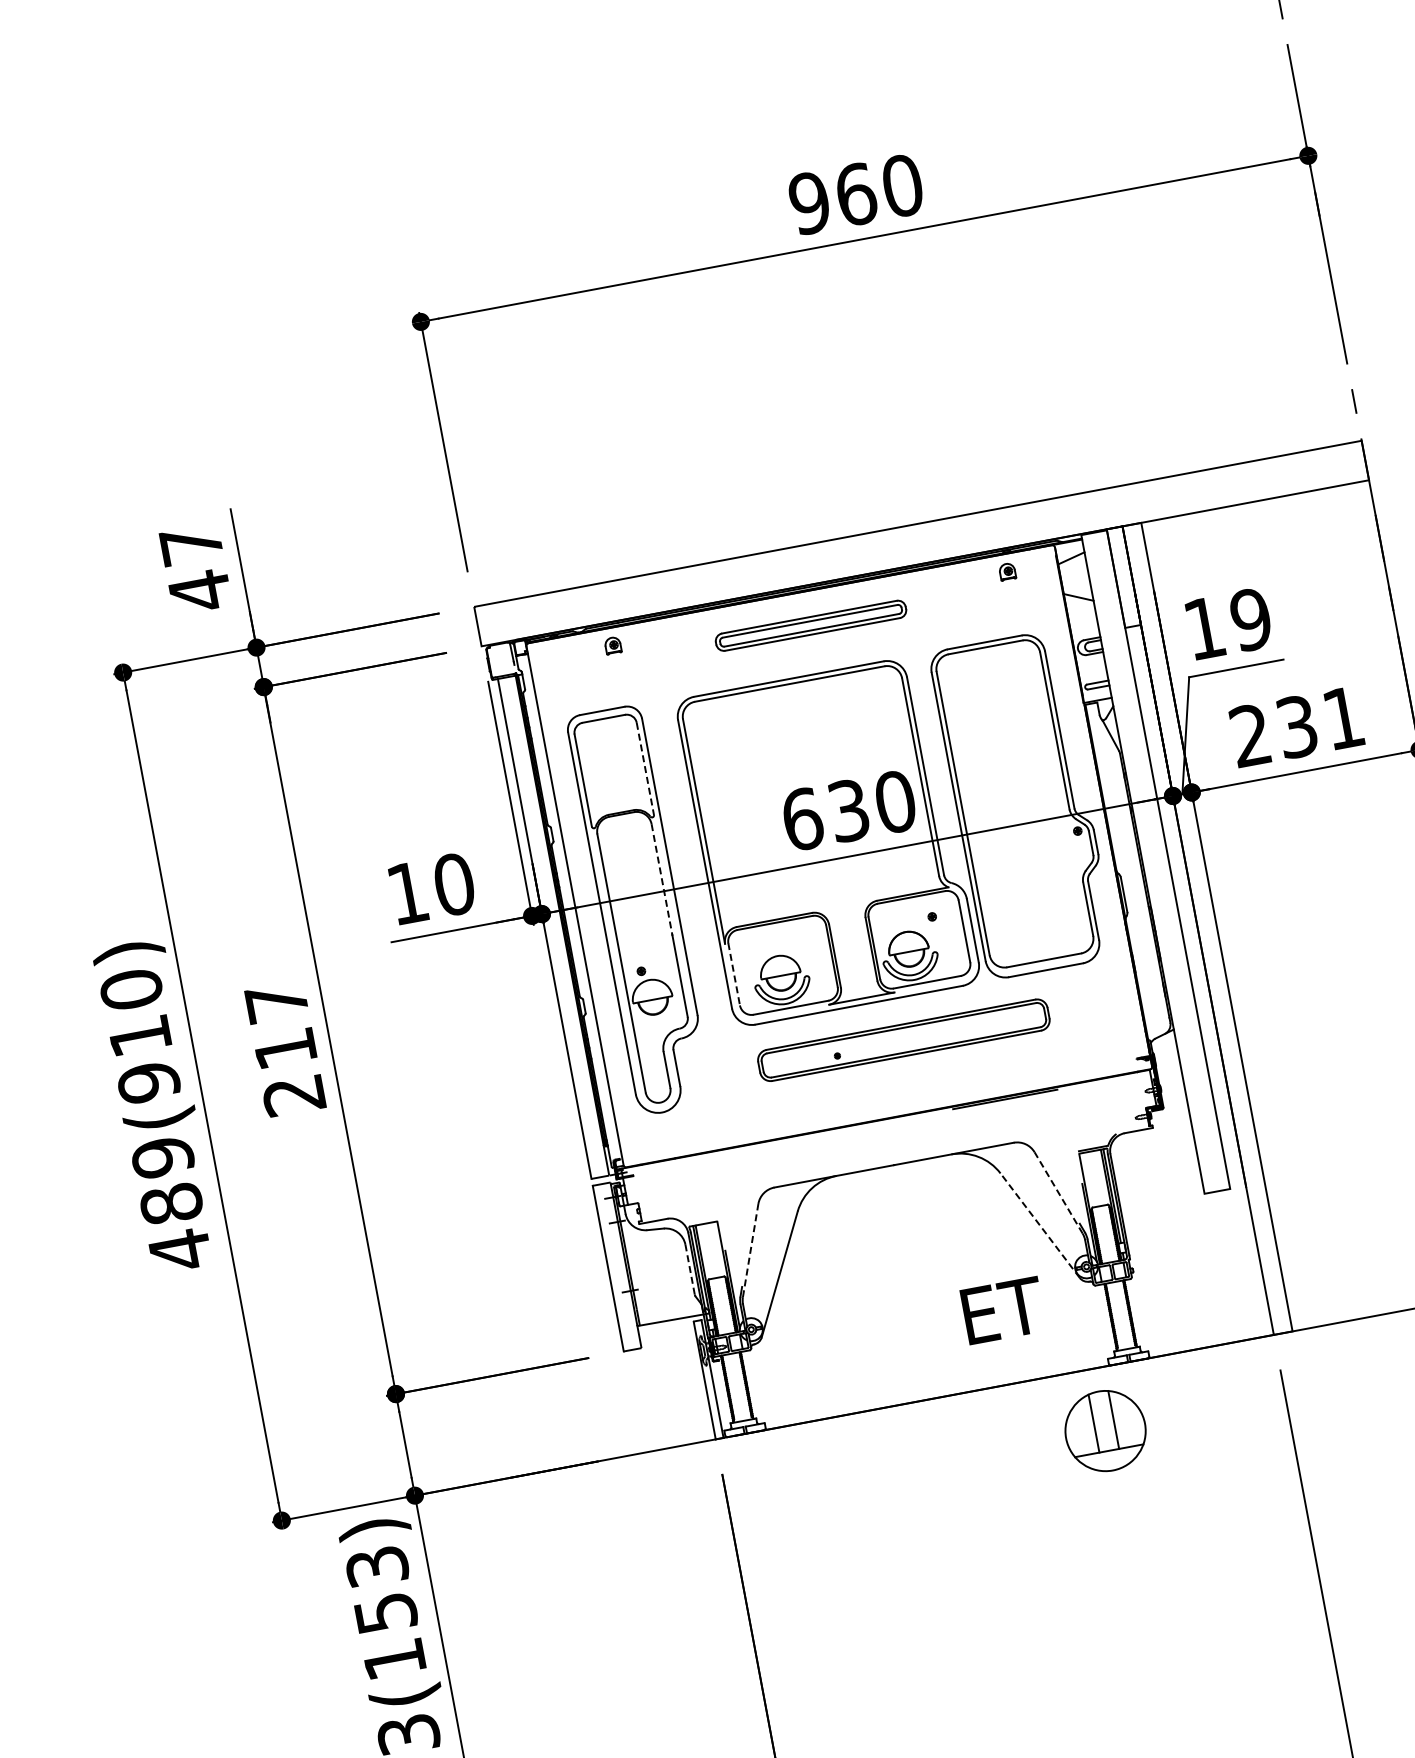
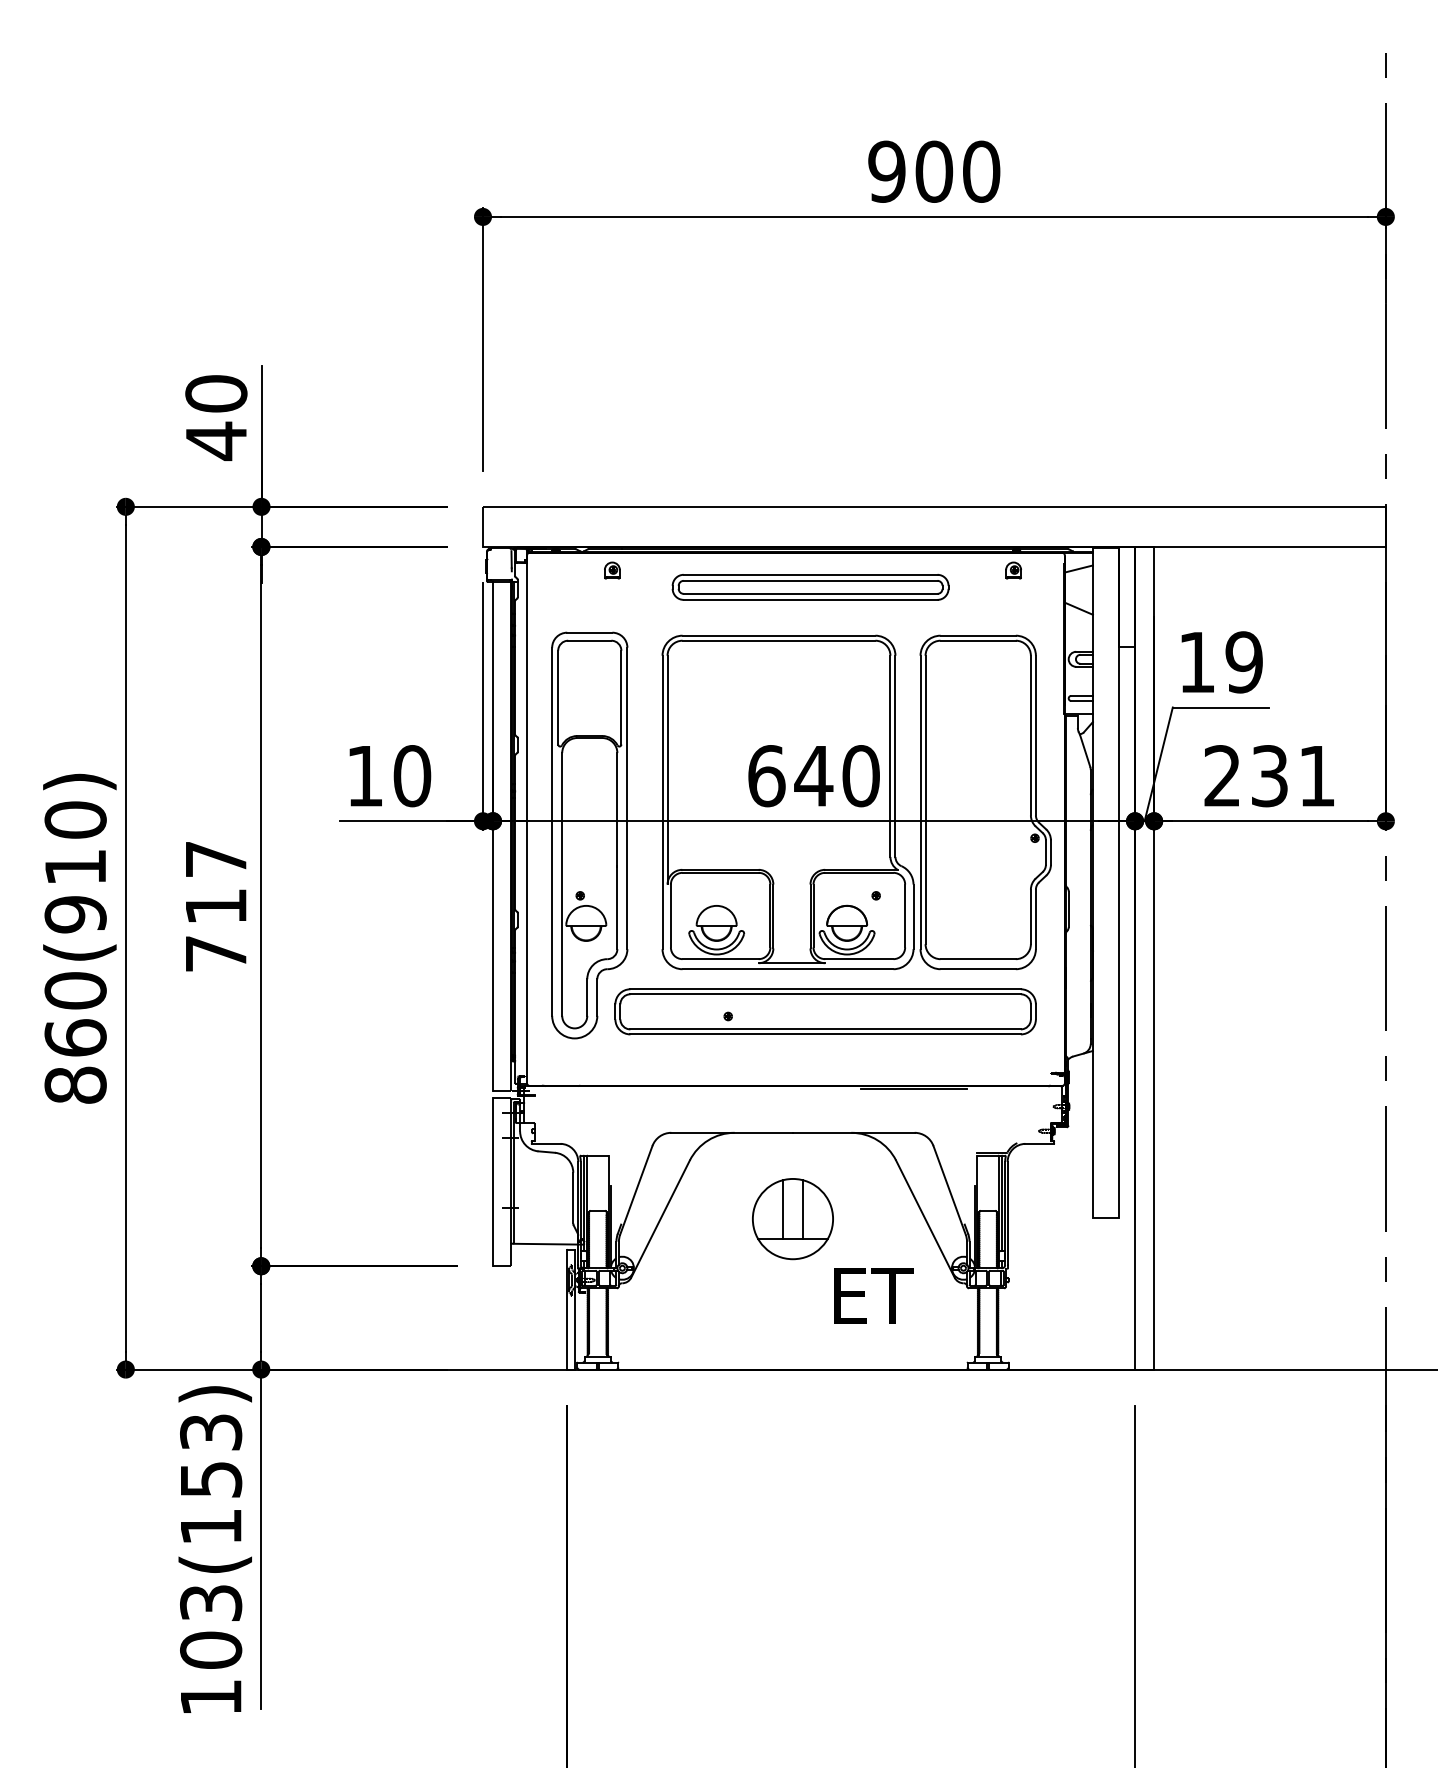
text: (856, 194) -> (934, 171), 960 -> 900
text: (191, 544) -> (216, 393), 47 -> 40
part: (810, 625) -> (810, 587), size x1.43
line: (645, 768) -> (621, 697), dashed -> solid
text: (848, 811) -> (813, 776), 630 -> 640
line: (662, 879) -> (617, 809), dashed -> solid
line: (733, 974) -> (670, 915), dashed -> solid
part: (903, 1039) -> (825, 1011), size x1.43
text: (293, 1095) -> (215, 953), 217 -> 717
line: (1058, 1192) -> (949, 1189), dashed -> solid
text: (171, 1204) -> (75, 1038), 489(910) -> 860(910)
line: (1040, 1225) -> (925, 1219), dashed -> solid
line: (750, 1249) -> (636, 1189), dashed -> solid
line: (690, 1269) -> (573, 1197), dashed -> solid
part: (1105, 1431) -> (792, 1219), moved

